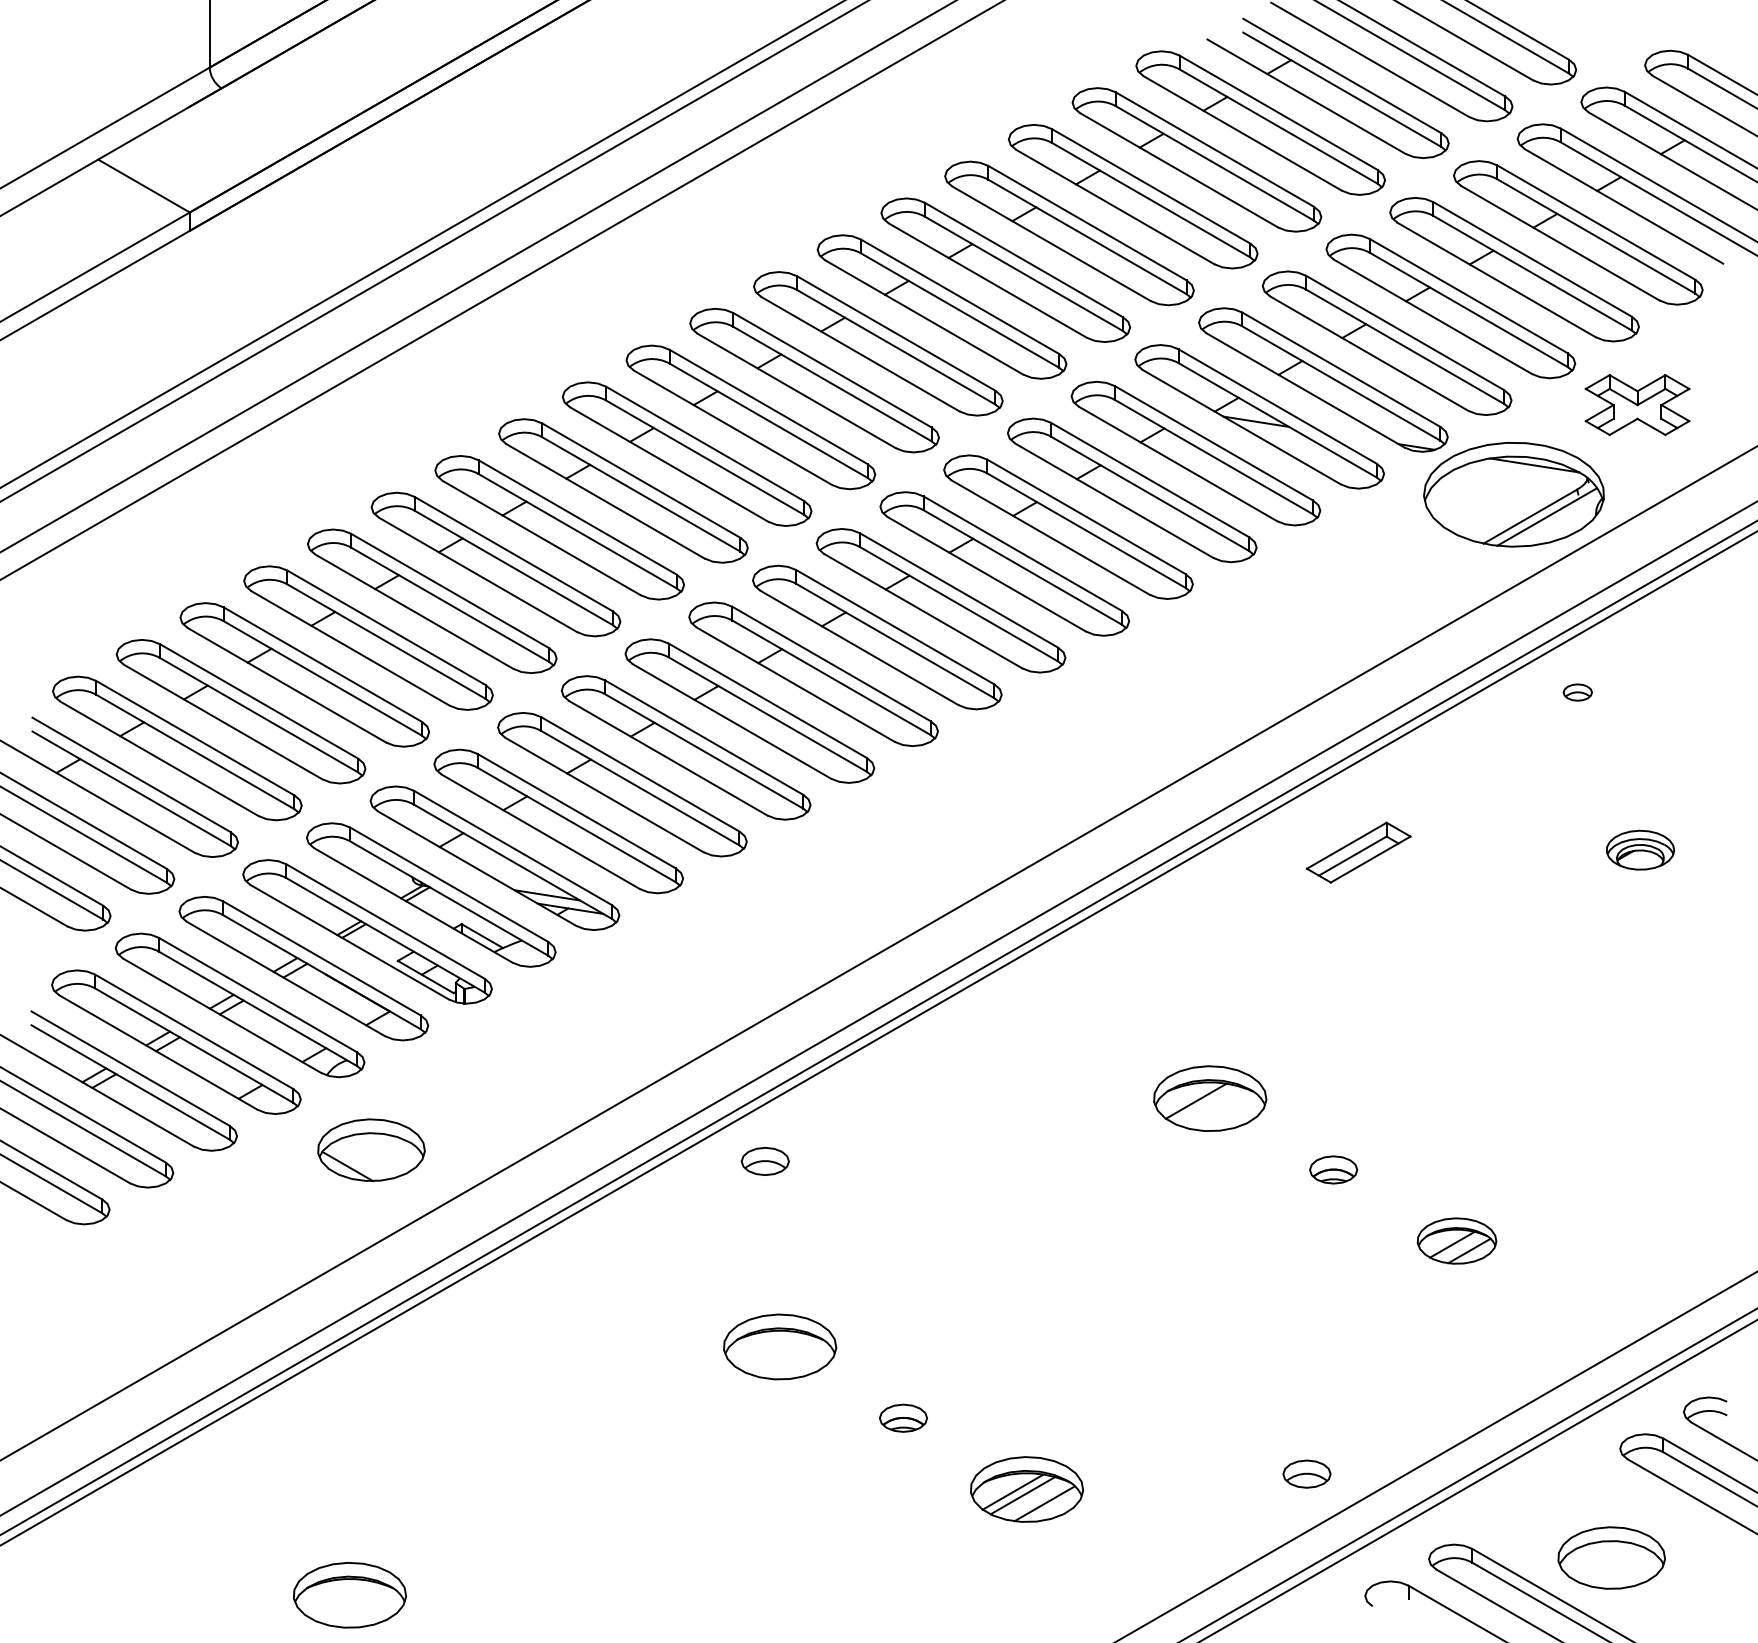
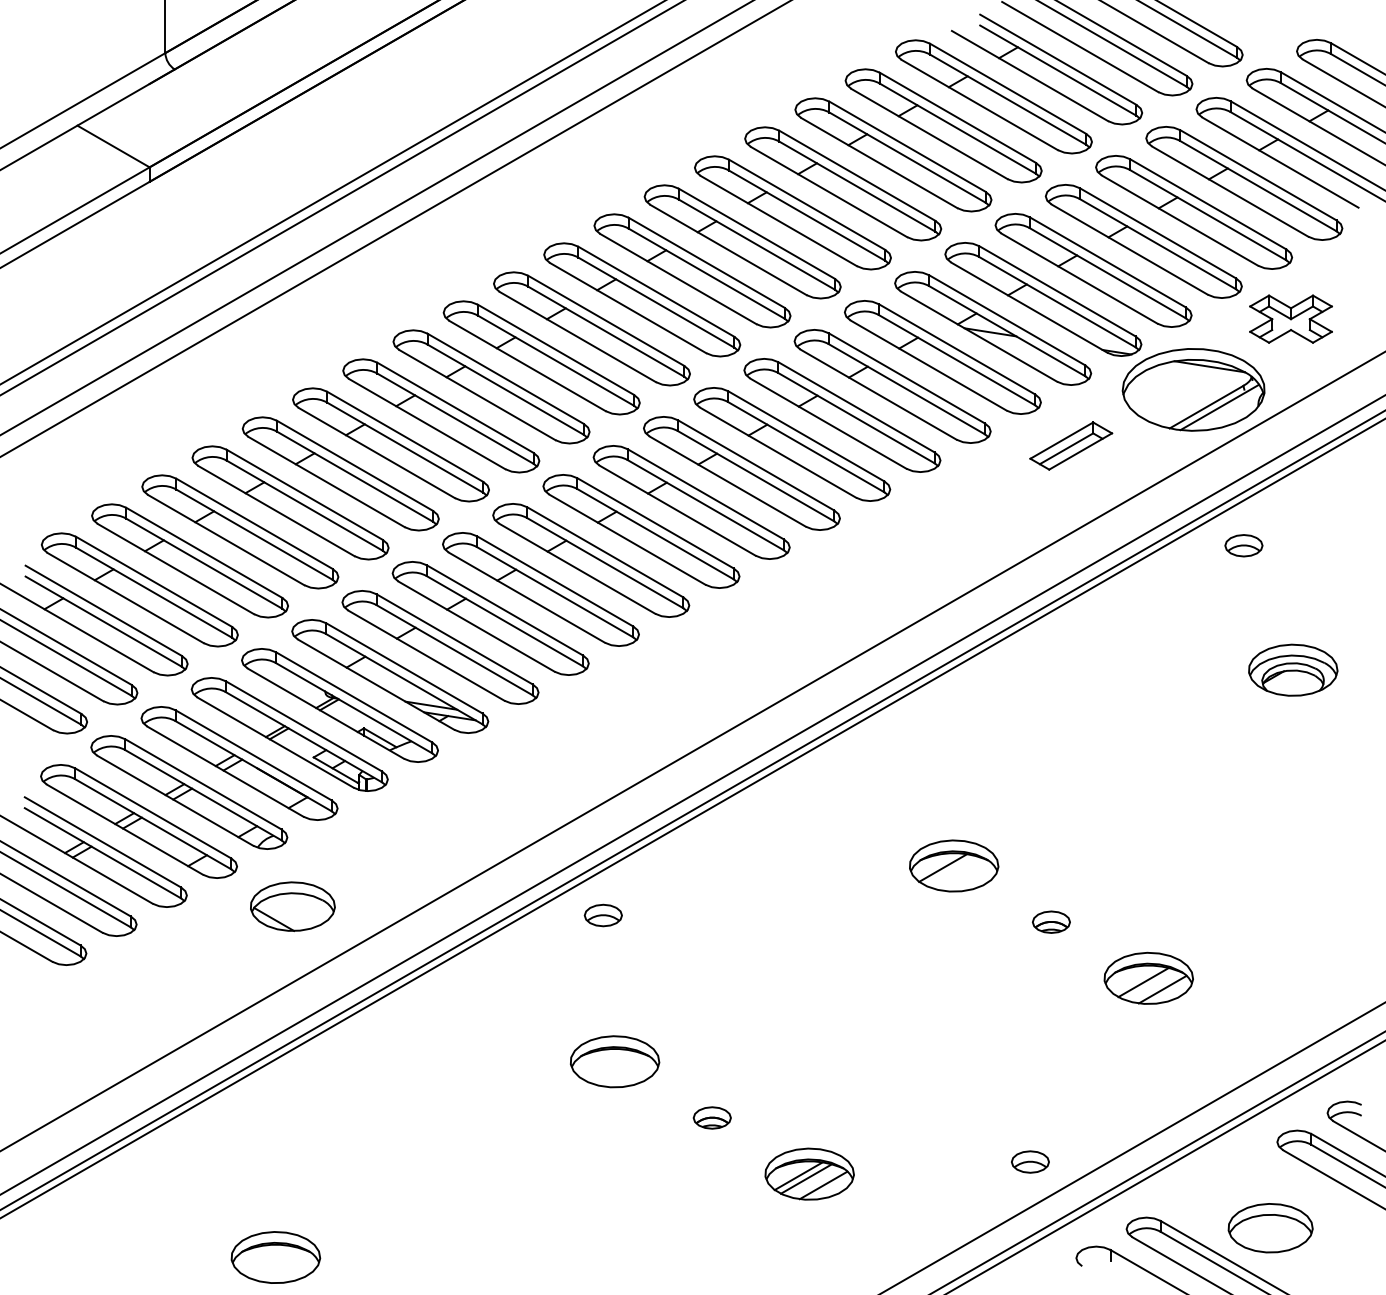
part: (1577, 692) -> (1243, 545), size x1.67
part: (1640, 849) -> (1293, 669), size x1.67
part: (1359, 851) -> (1071, 445), moved
part: (1456, 1240) -> (1148, 977), size x1.43

